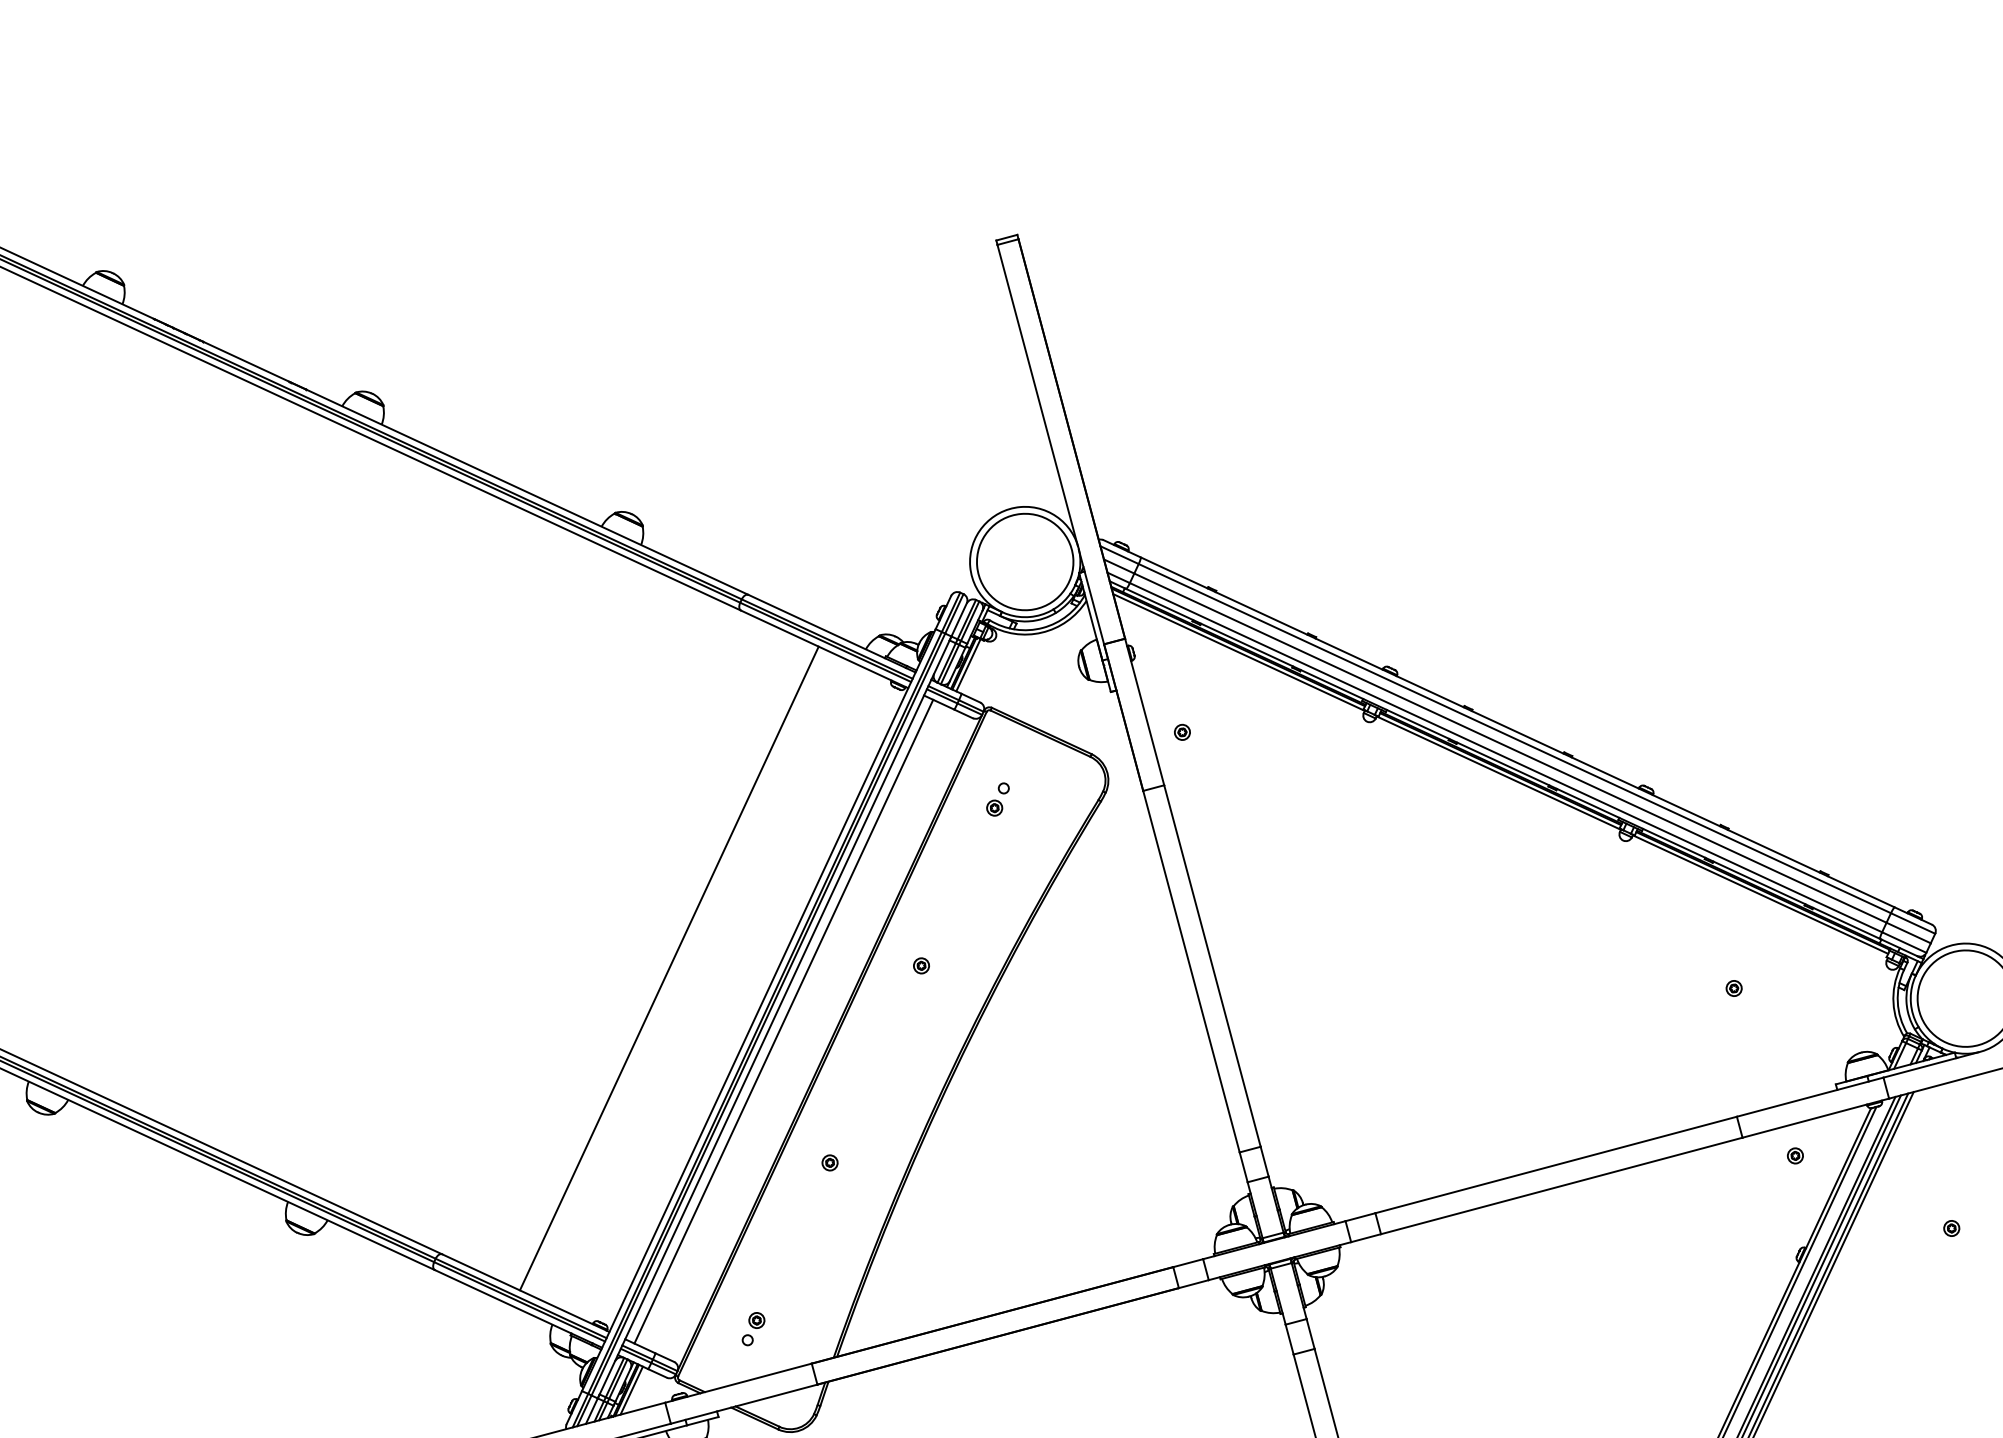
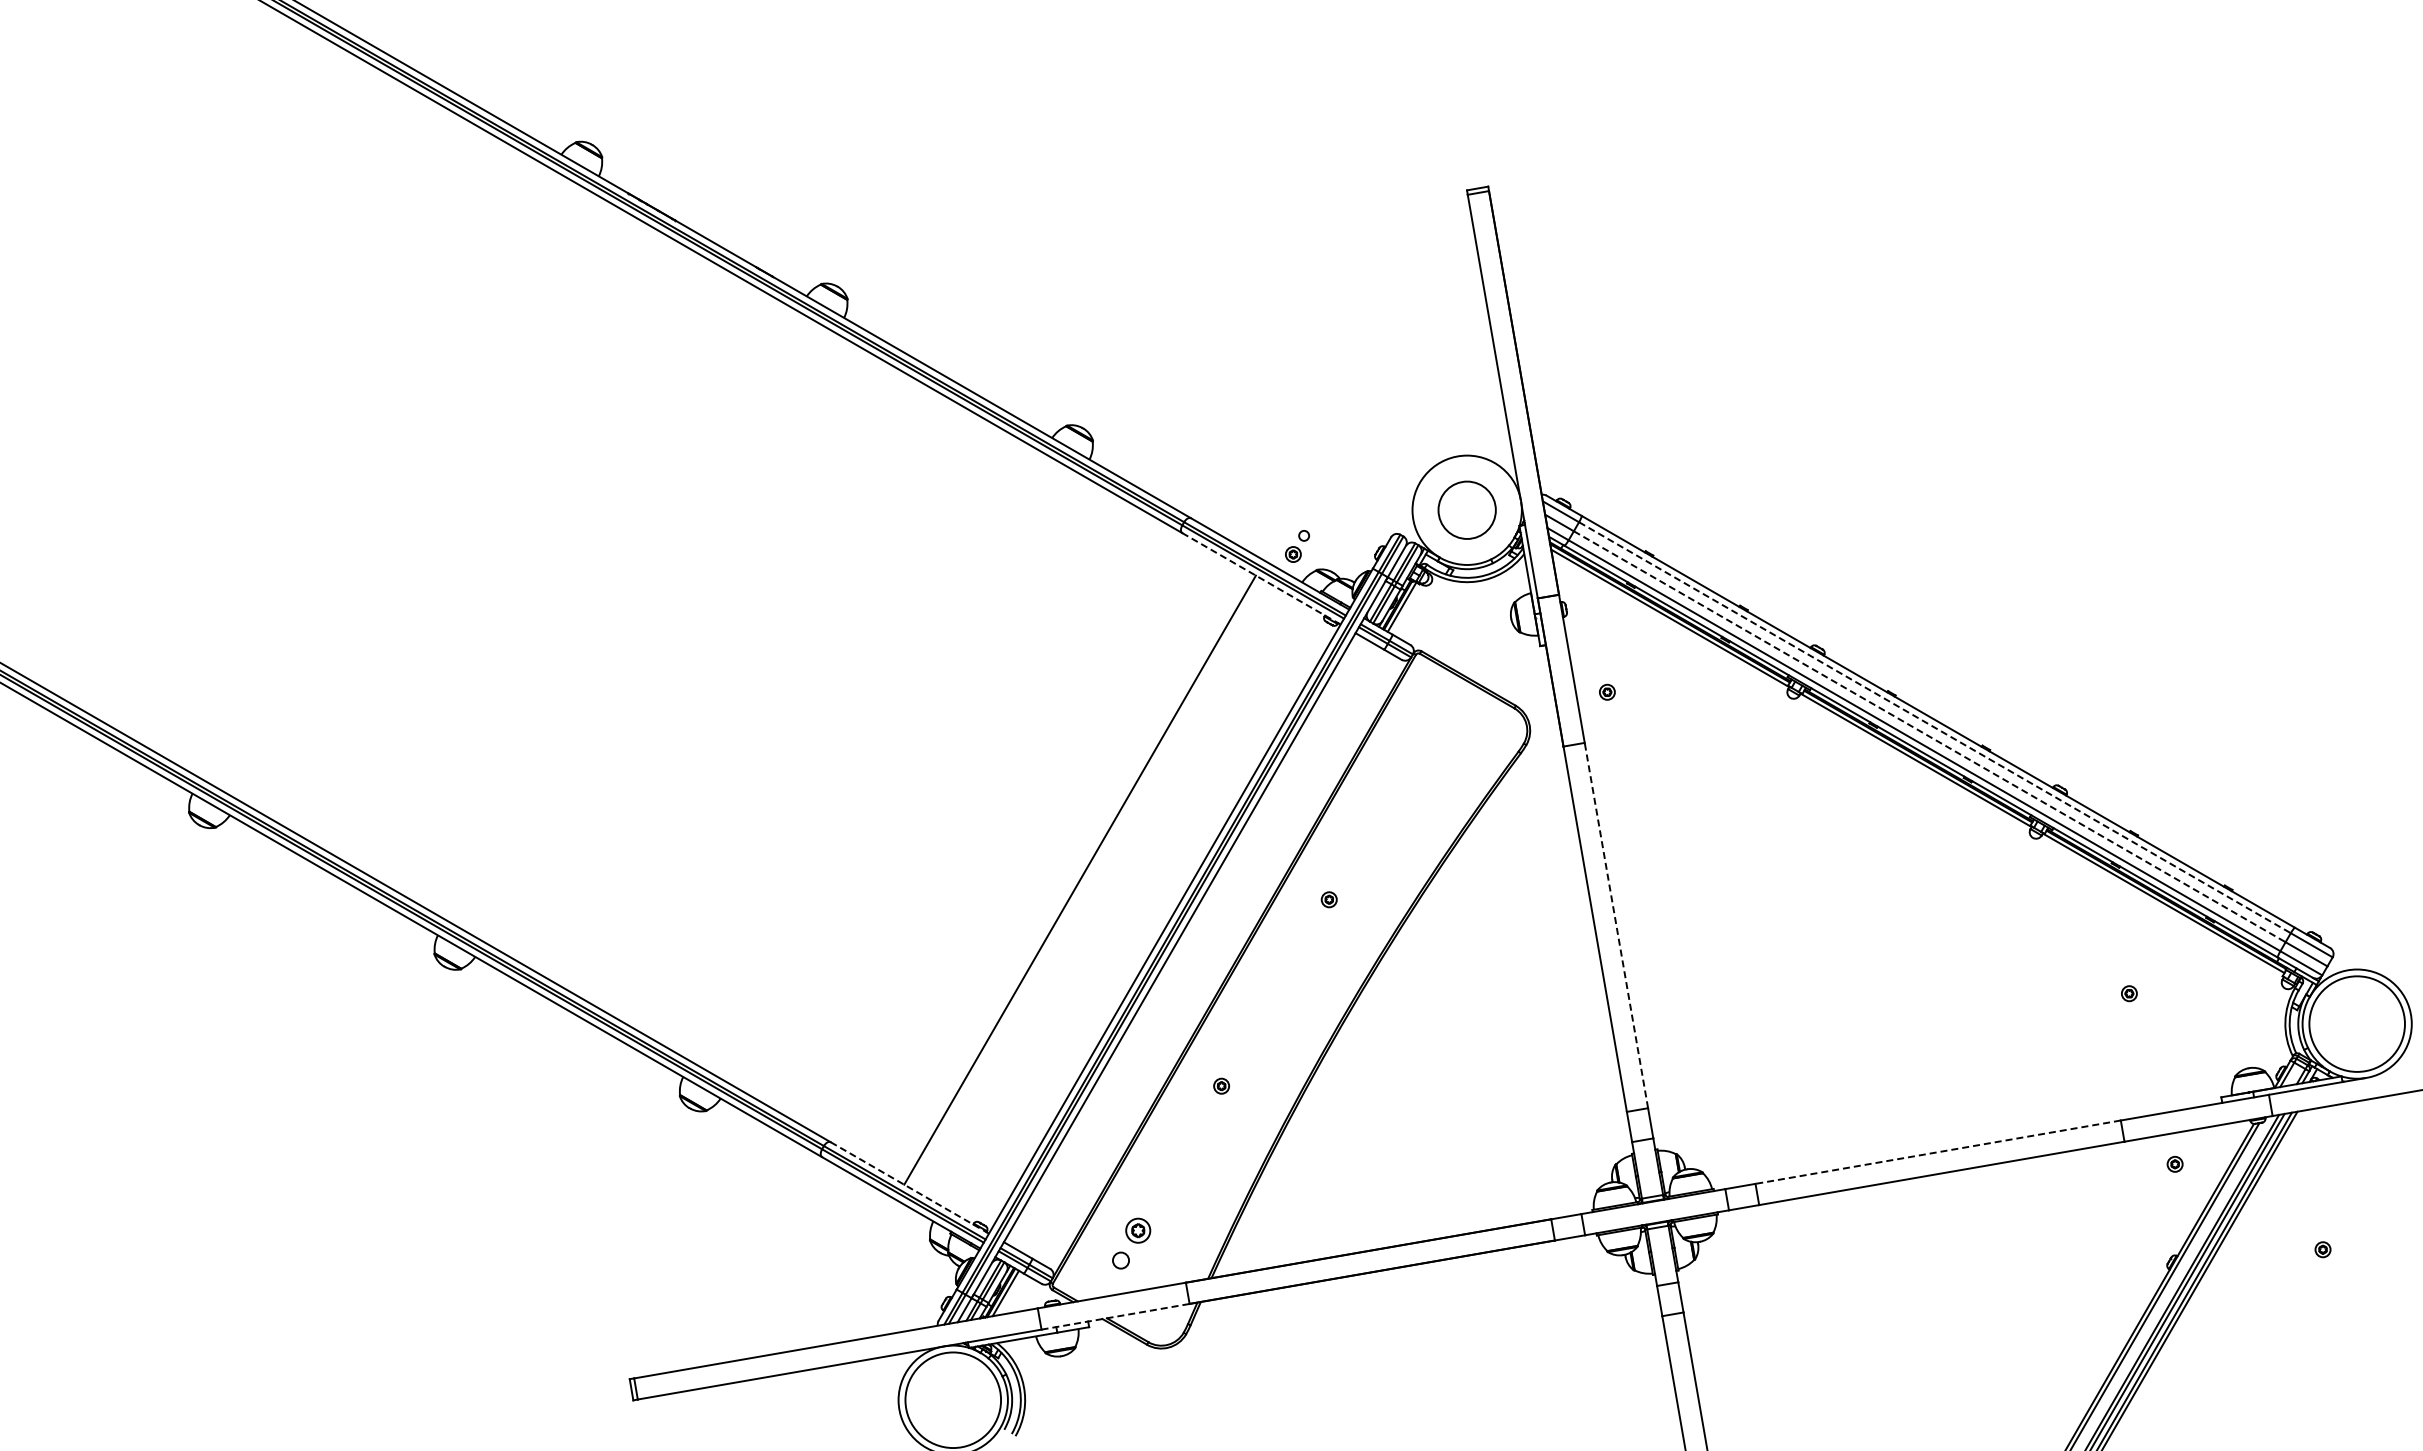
circle: (1024, 562) -> (1466, 510), size x0.6
line: (824, 649) -> (1261, 578), solid -> dashed
line: (1514, 738) -> (1934, 727), solid -> dashed
line: (1510, 747) -> (1929, 736), solid -> dashed
part: (998, 799) -> (1297, 546), moved
line: (1212, 965) -> (1616, 925), solid -> dashed
line: (783, 1021) -> (1188, 942), removed
line: (1555, 1165) -> (1937, 1152), solid -> dashed
line: (526, 1293) -> (910, 1188), solid -> dashed
part: (752, 1328) -> (1130, 1242), size x1.6
line: (745, 1403) -> (1116, 1316), solid -> dashed

